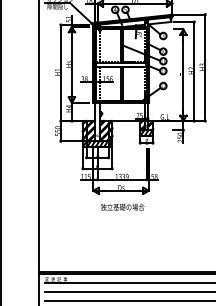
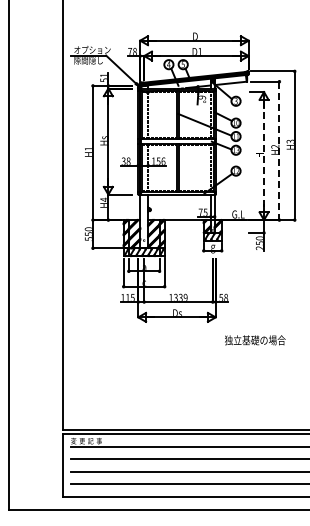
line: (194, 71) -> (279, 151), solid -> dashed
line: (183, 75) -> (264, 156), solid -> dashed
text: (122, 207) -> (255, 340), moved

